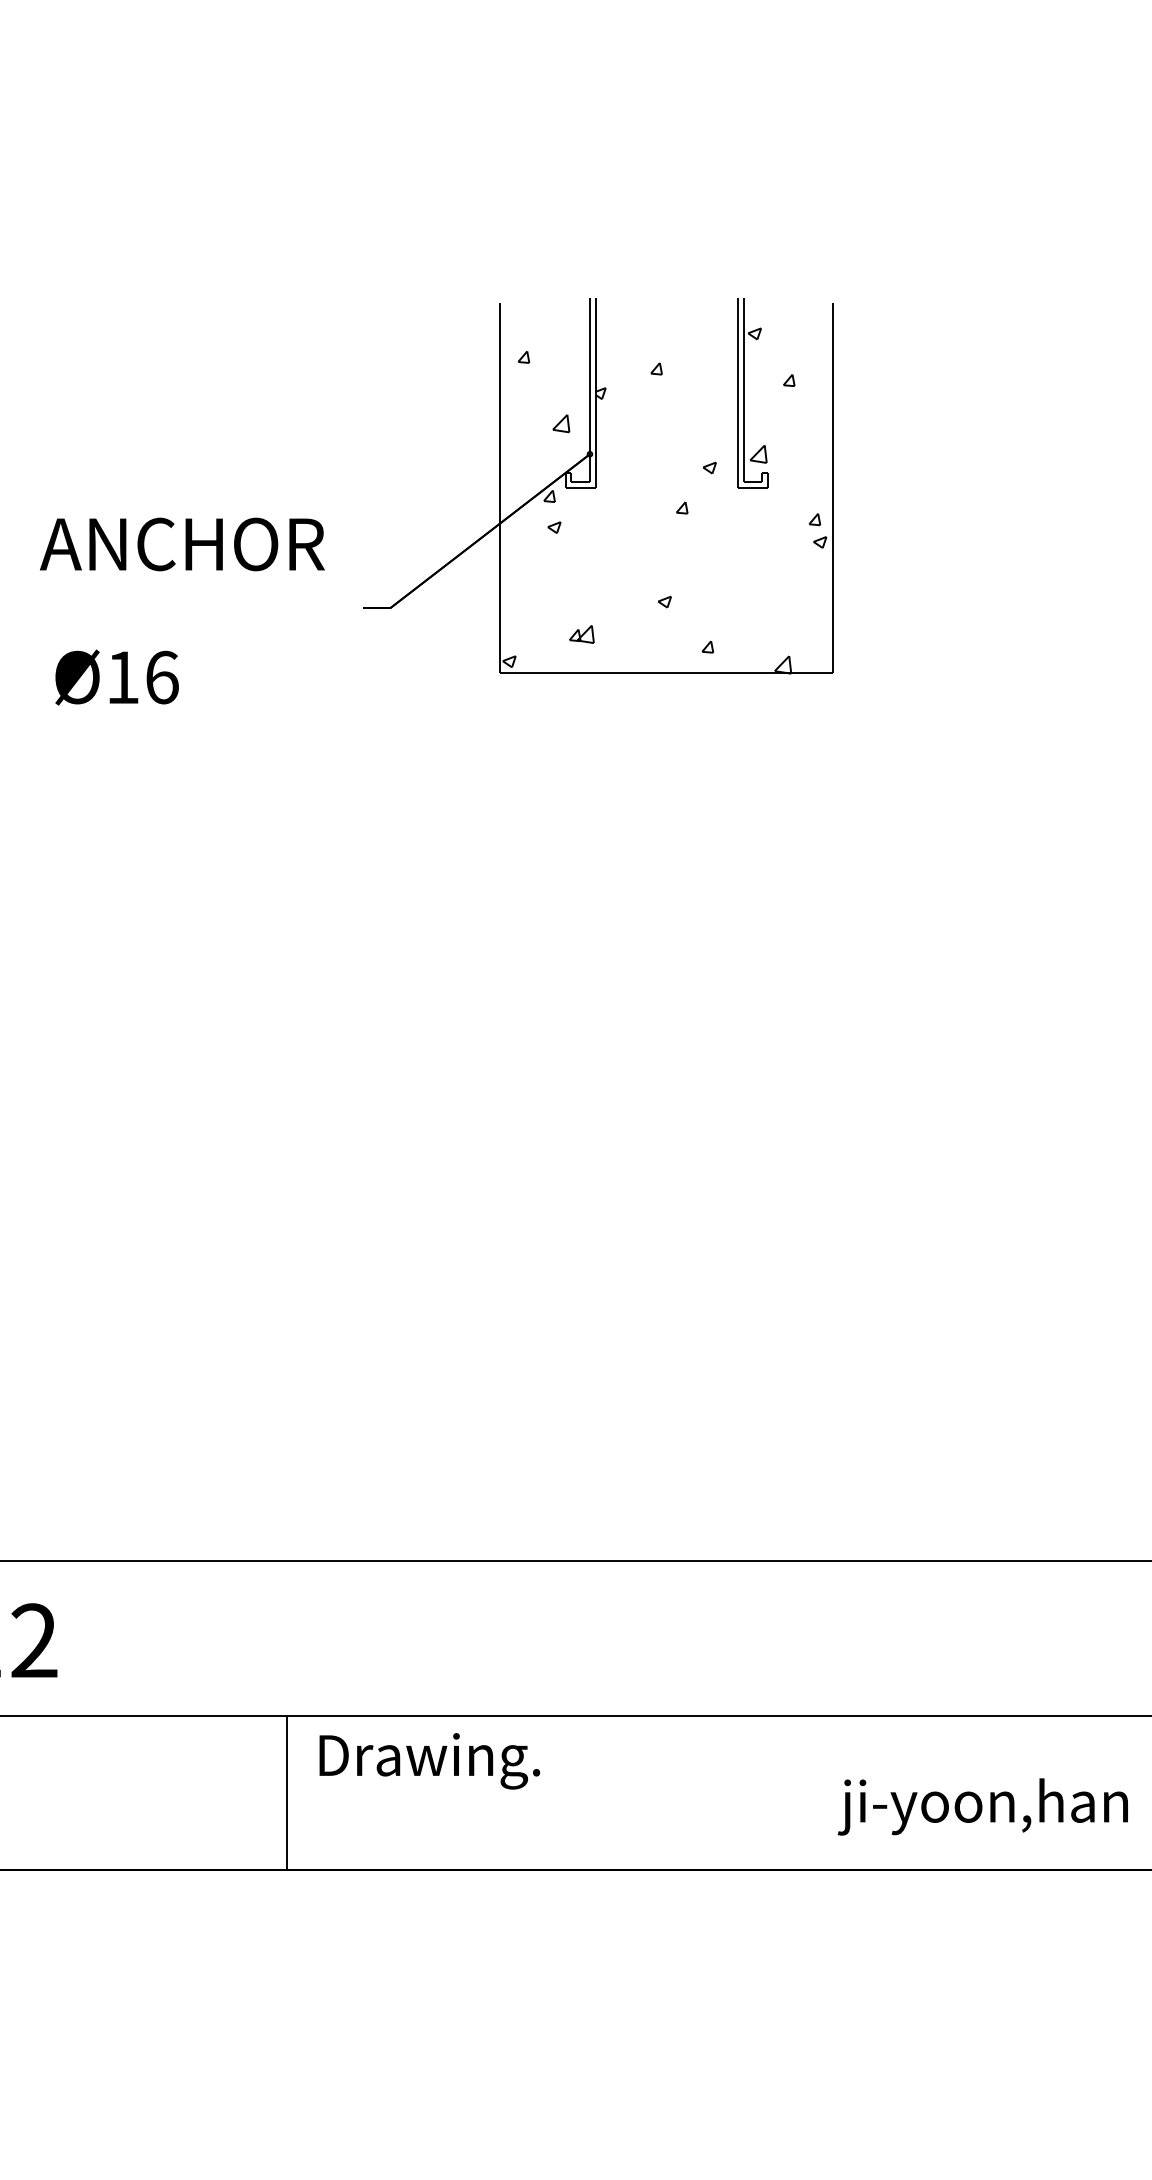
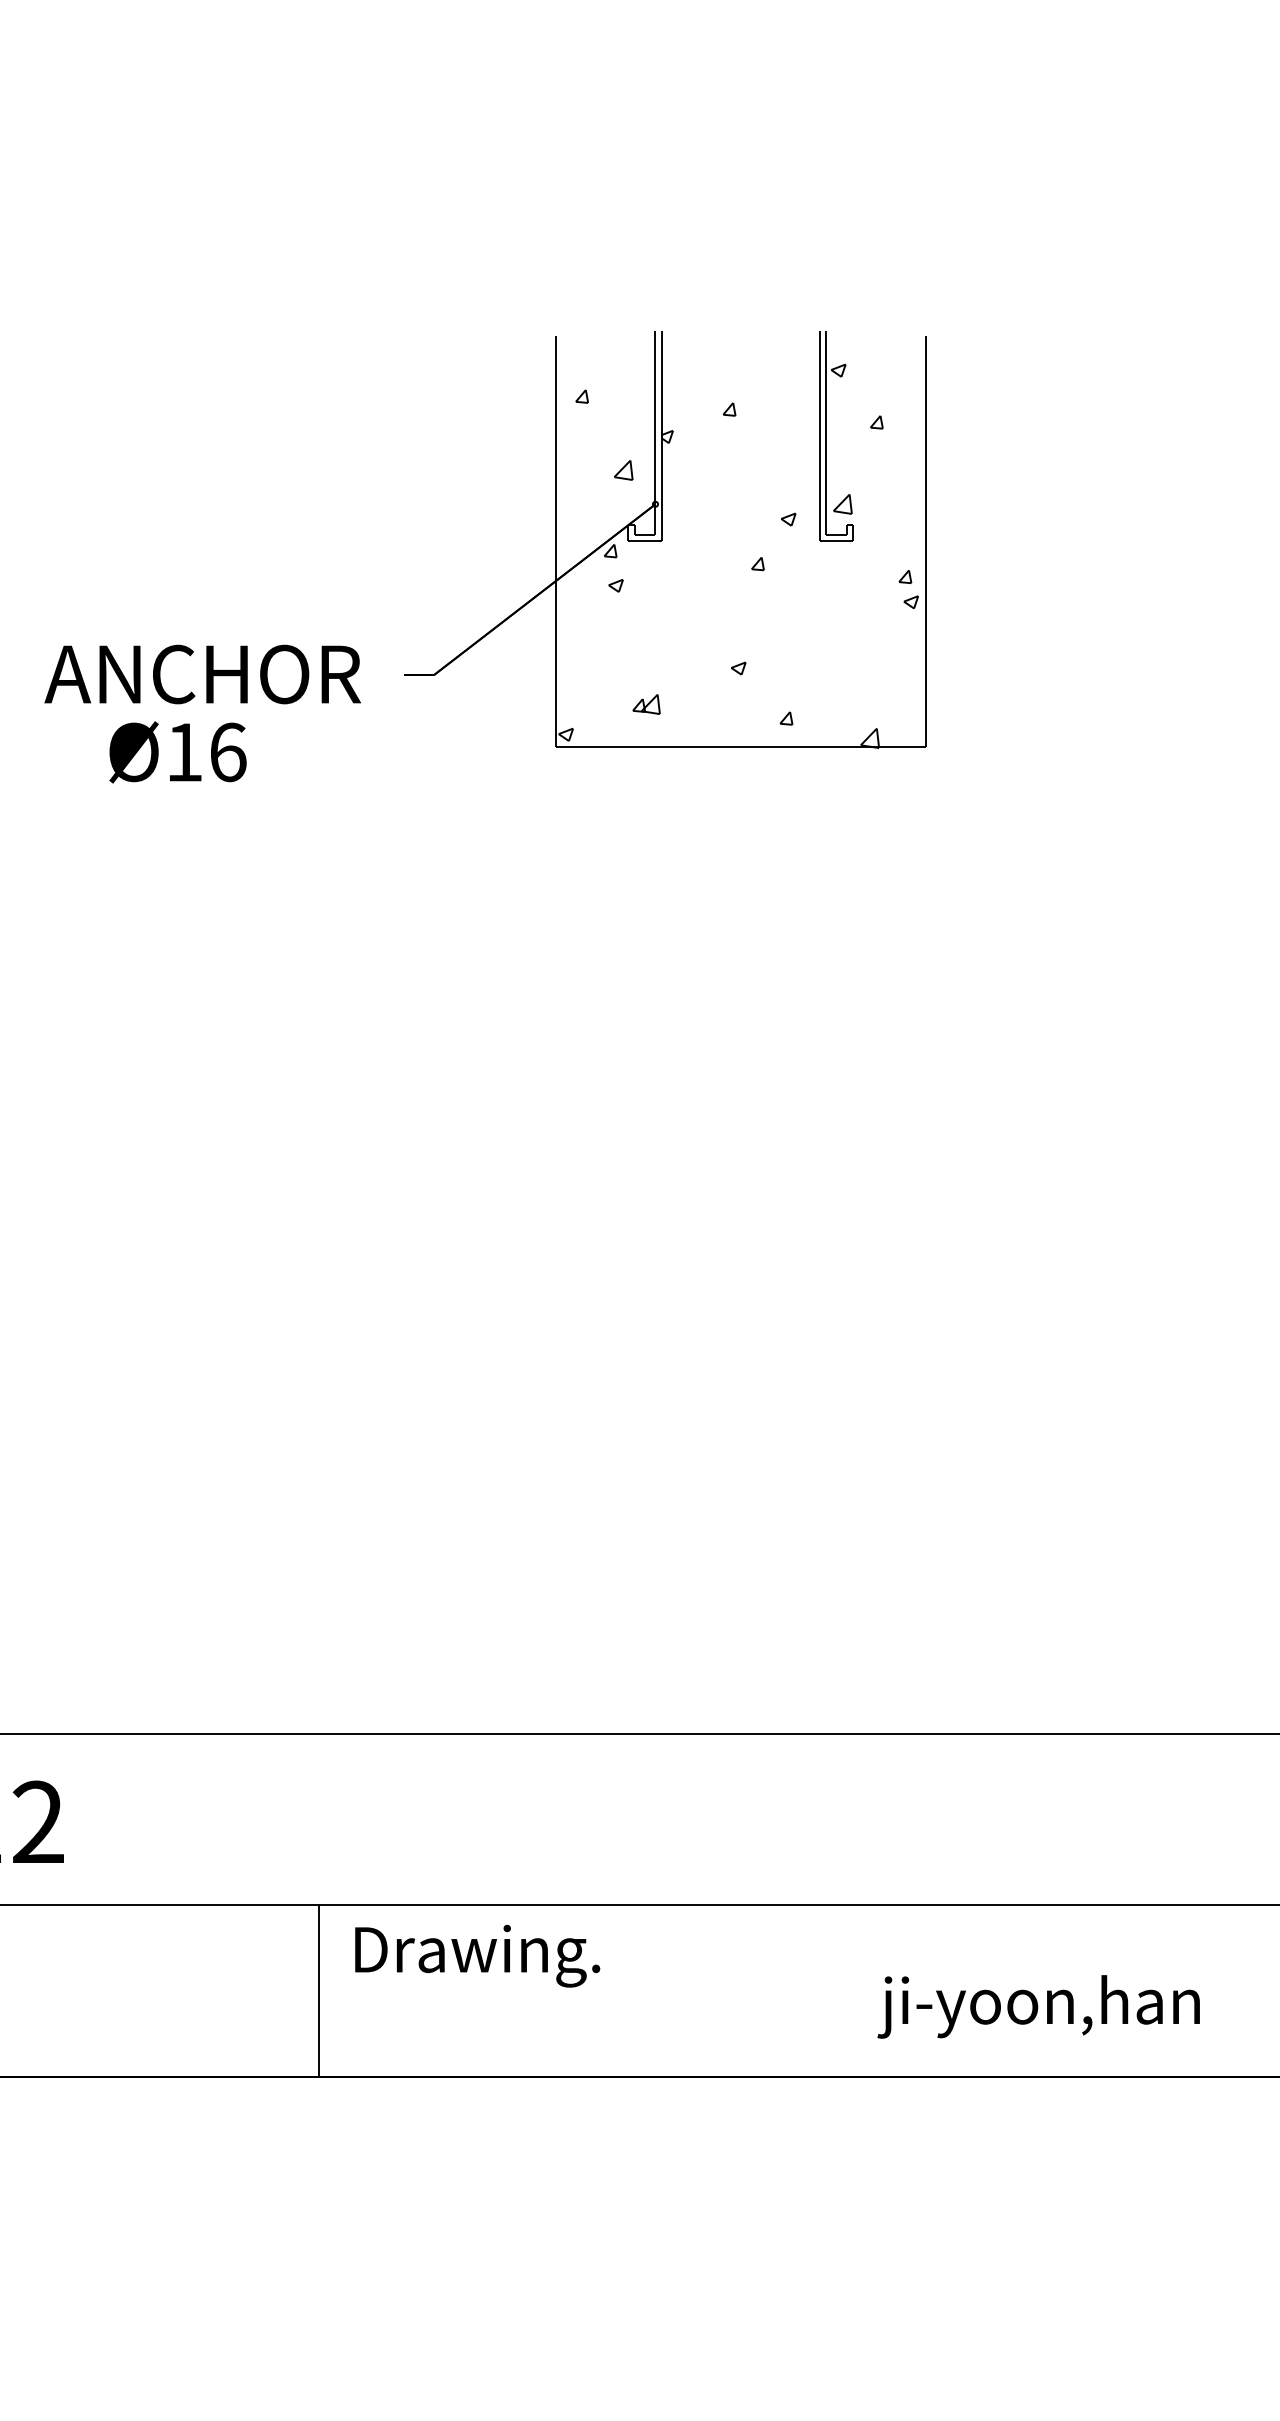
text: (182, 544) -> (202, 674), moved
text: (116, 677) -> (177, 752), moved
text: (982, 1806) -> (1038, 2006), moved

